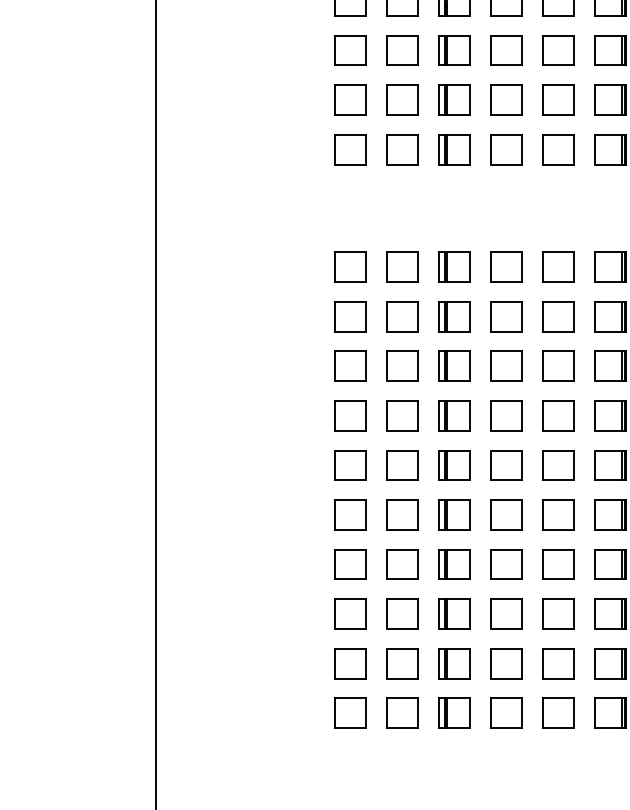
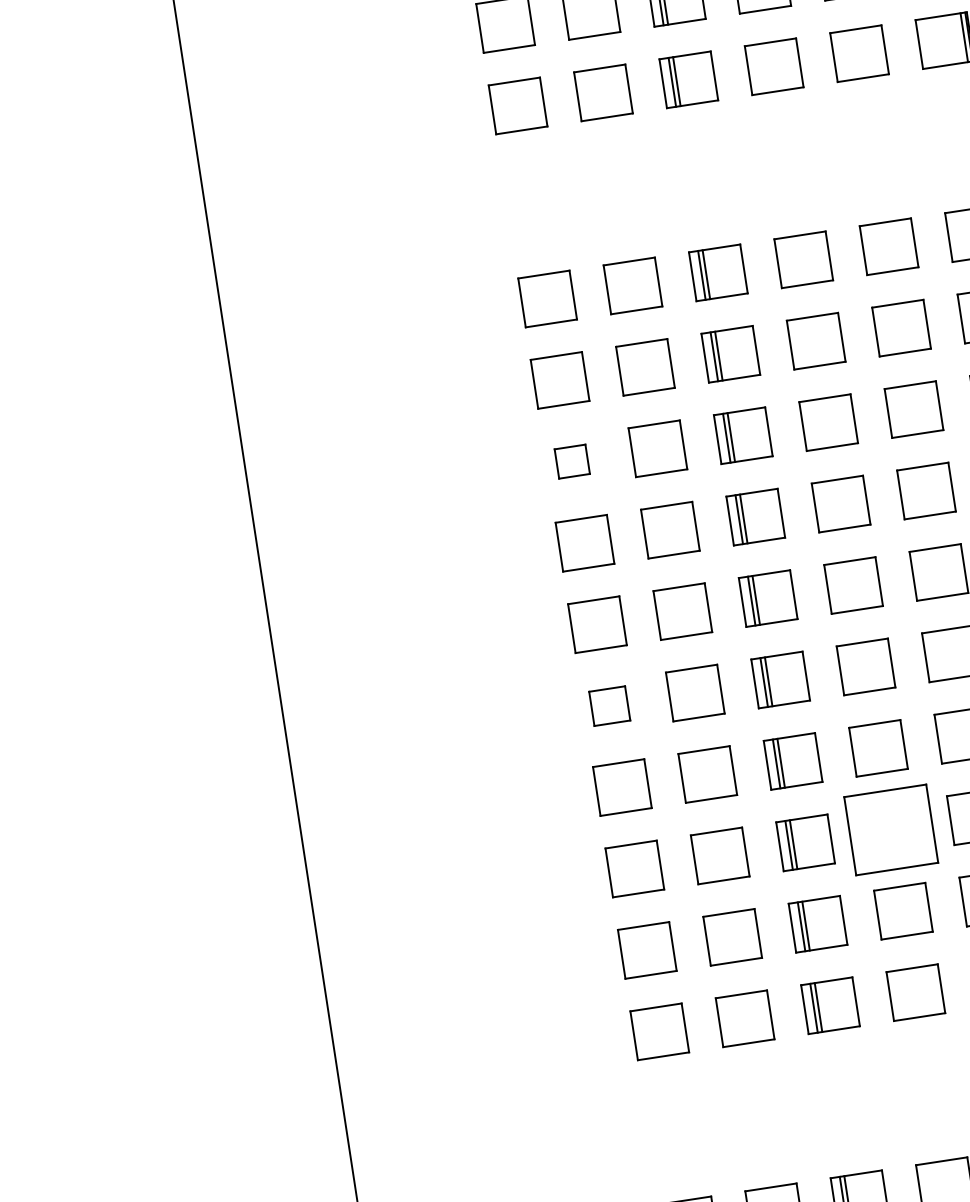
part: (350, 365) -> (571, 460), size x0.6
part: (350, 514) -> (609, 705), size x0.7
part: (506, 613) -> (890, 828), size x1.6

